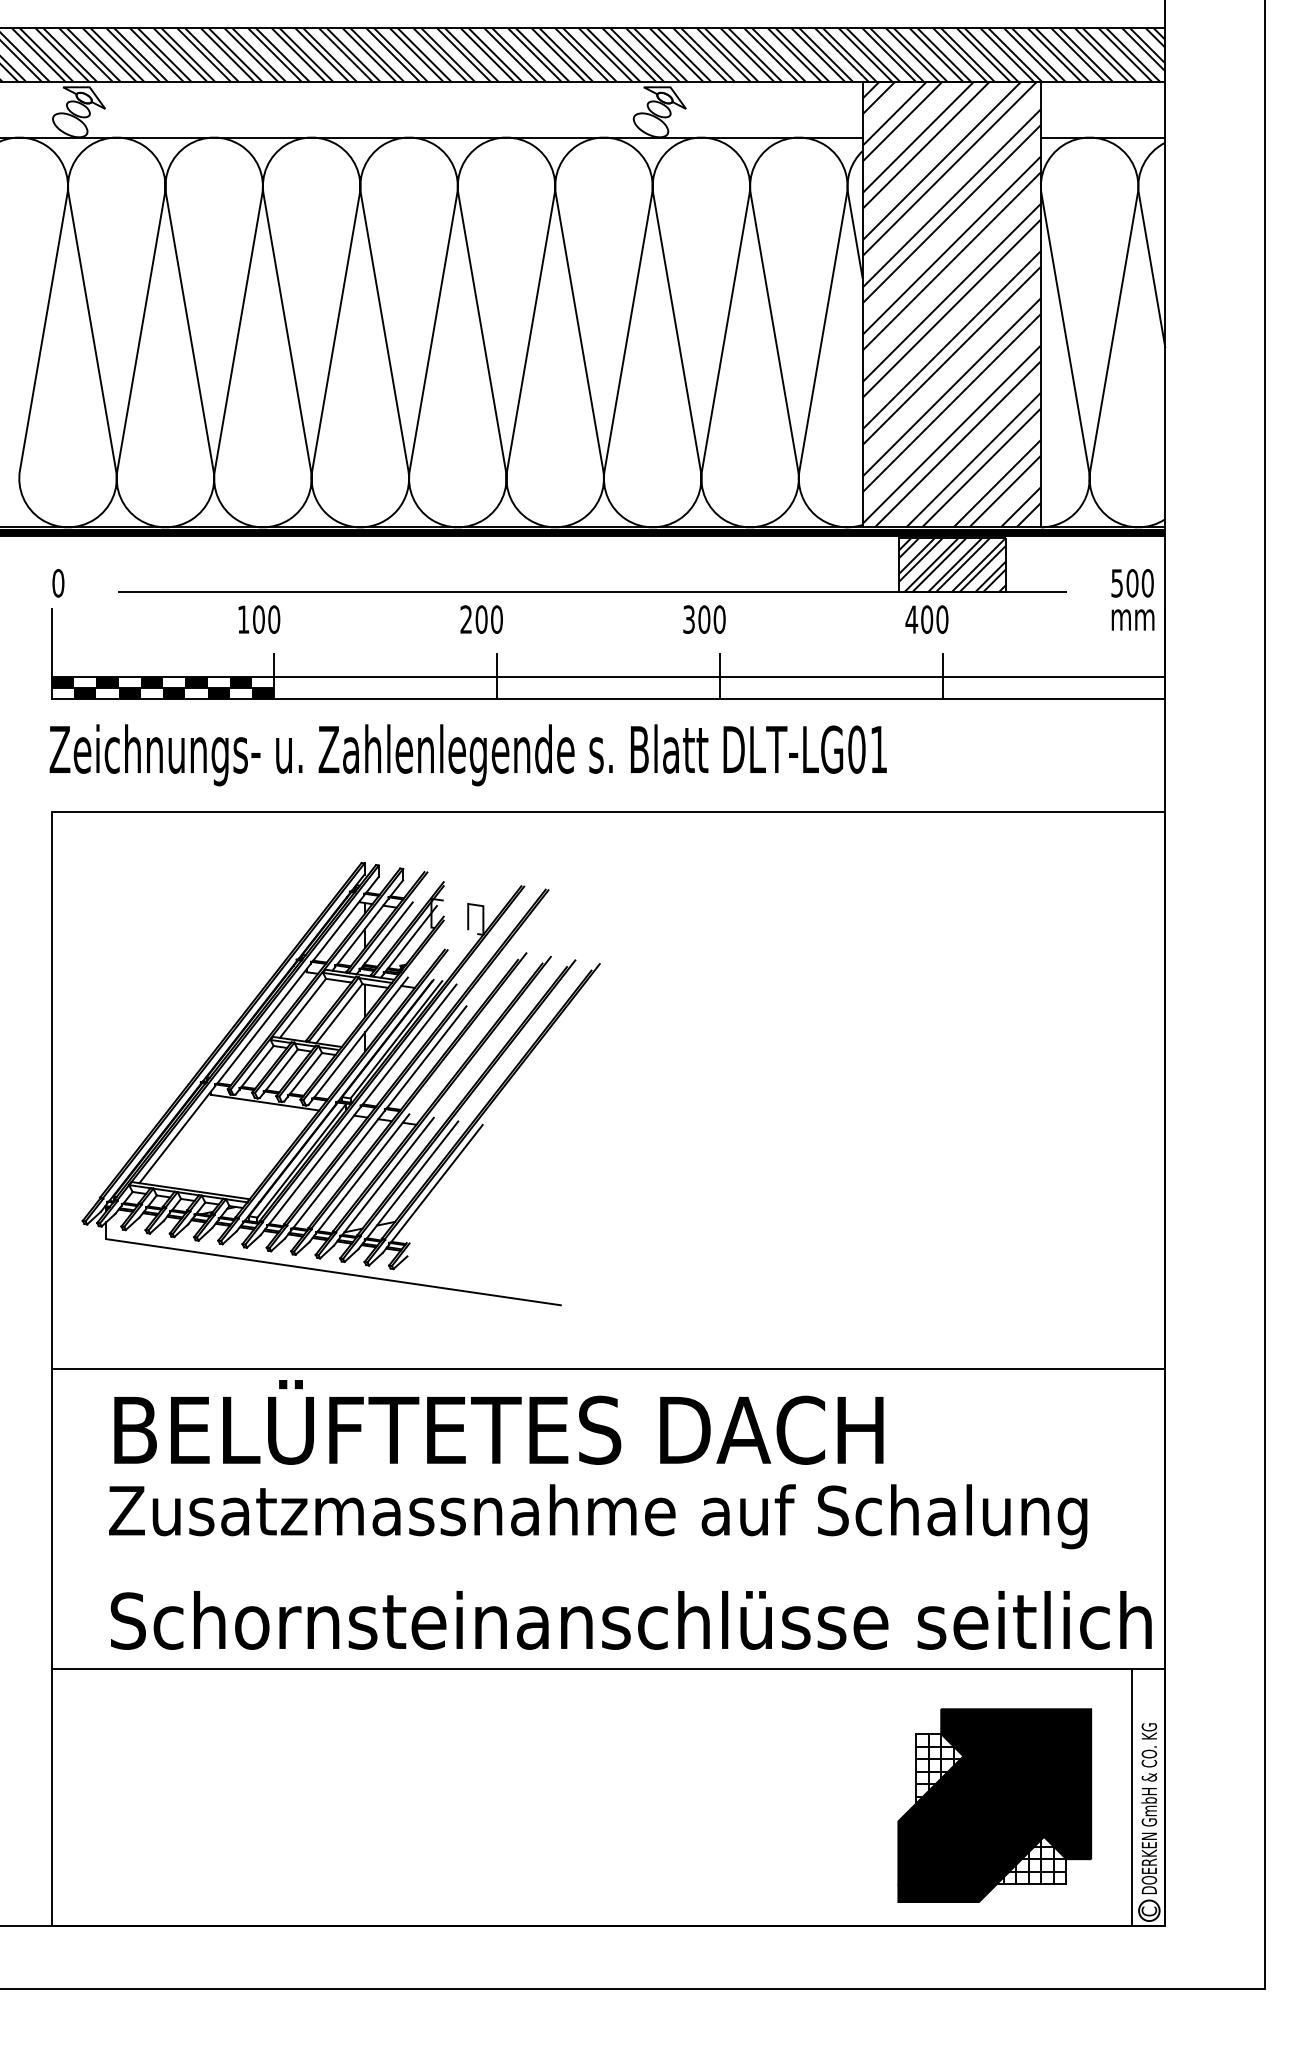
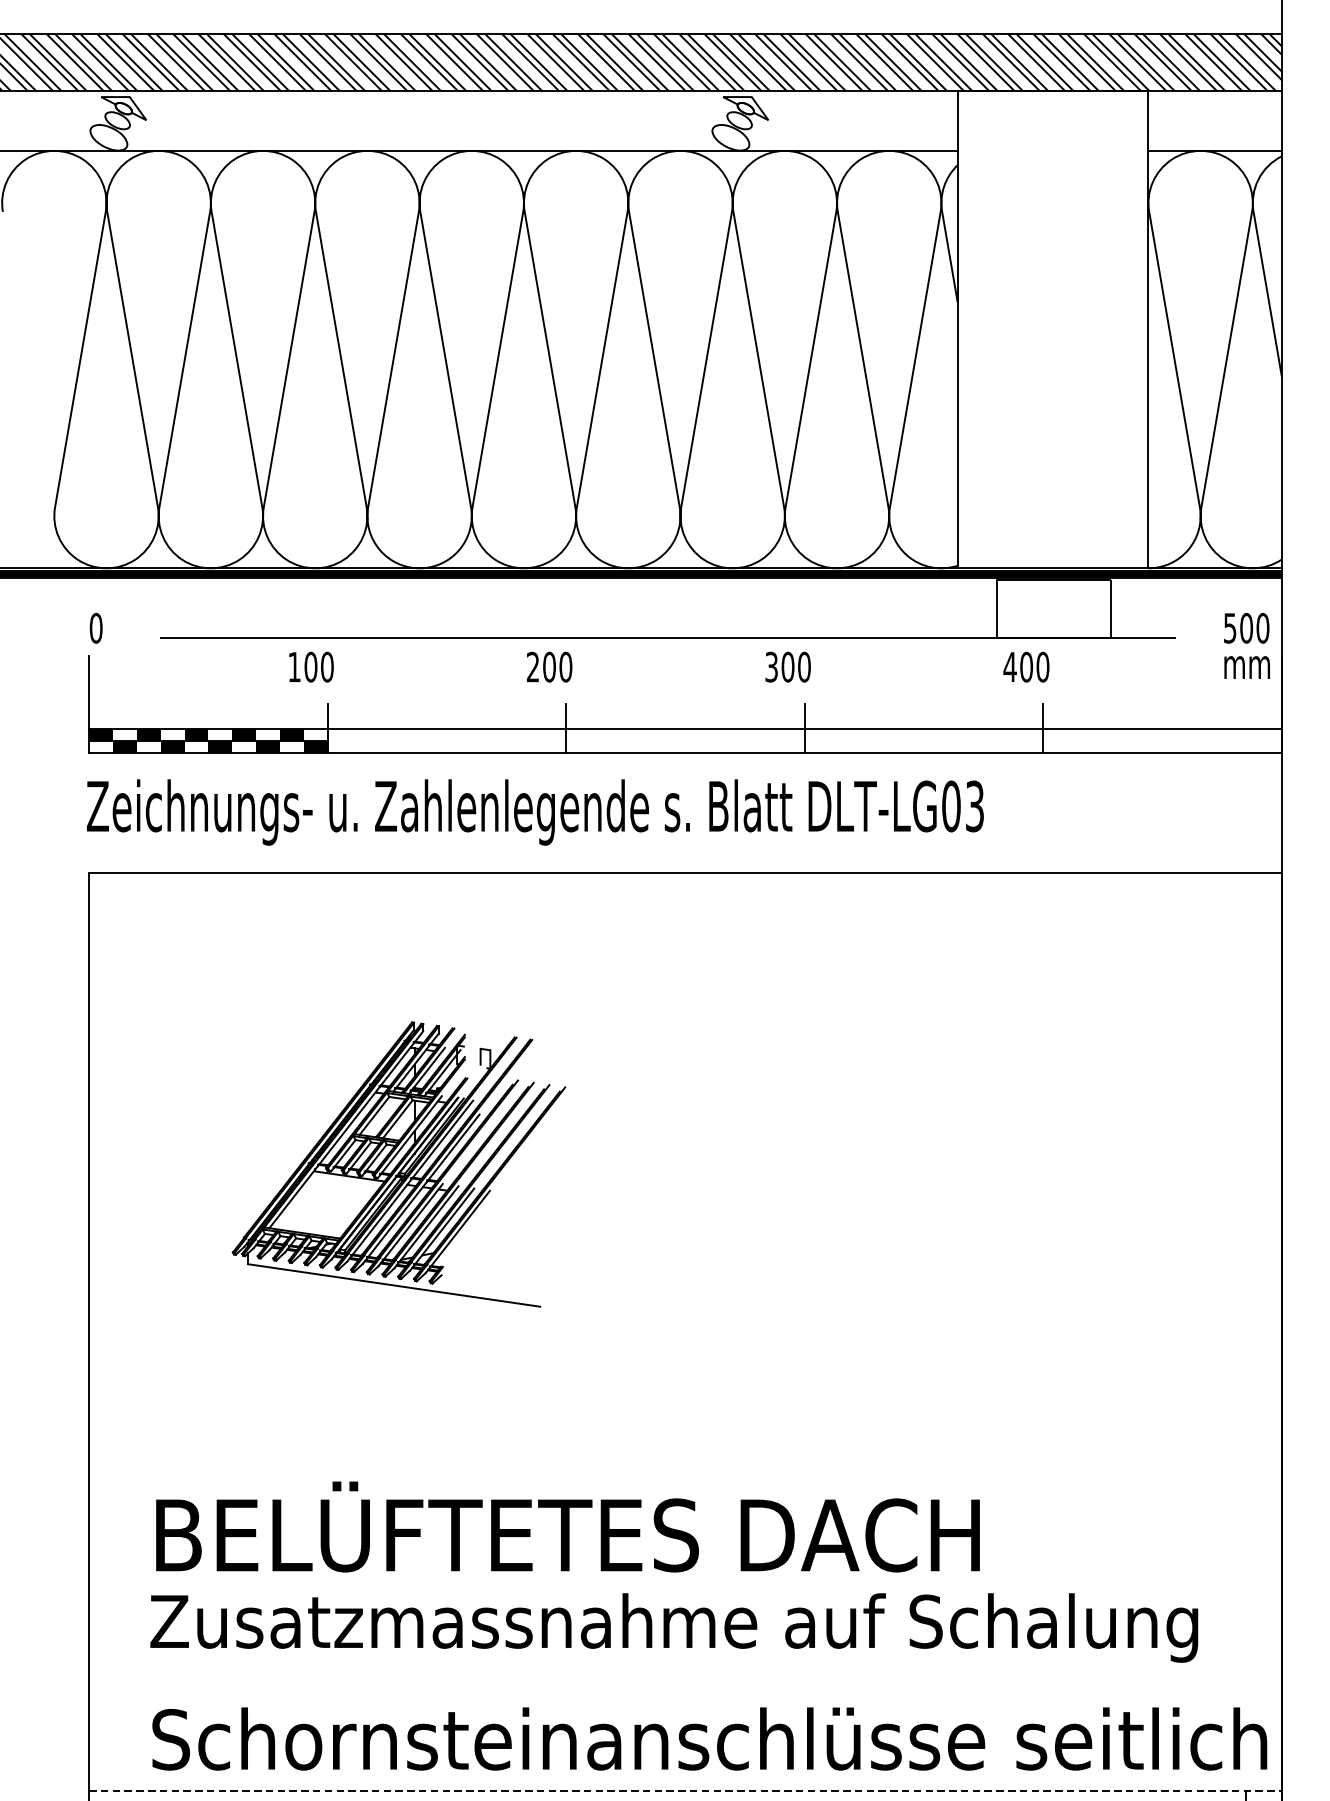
hatch: (951, 304) -> (1052, 329), removed
hatch: (952, 564) -> (1053, 608), removed
text: (878, 749) -> (974, 806), DLT-LG01 -> DLT-LG03
part: (340, 1083) -> (398, 1163), size x0.6
line: (608, 1369) -> (685, 1470), removed
line: (608, 1668) -> (685, 1790), solid -> dashed

